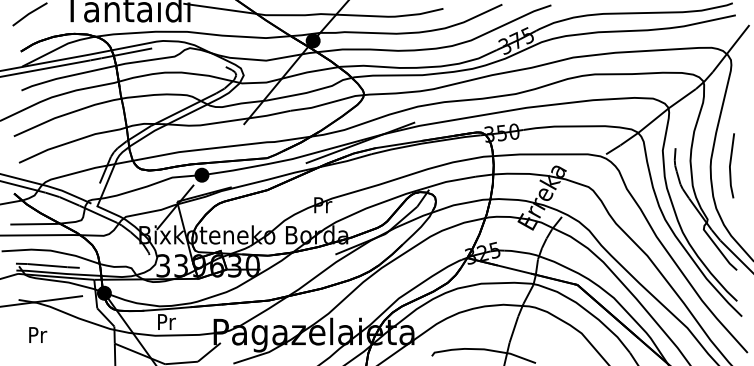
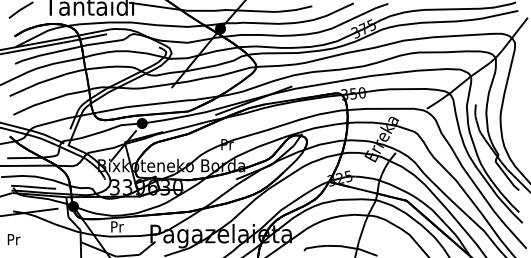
line: (731, 164) -> (515, 115), removed
text: (38, 334) -> (14, 239), moved

